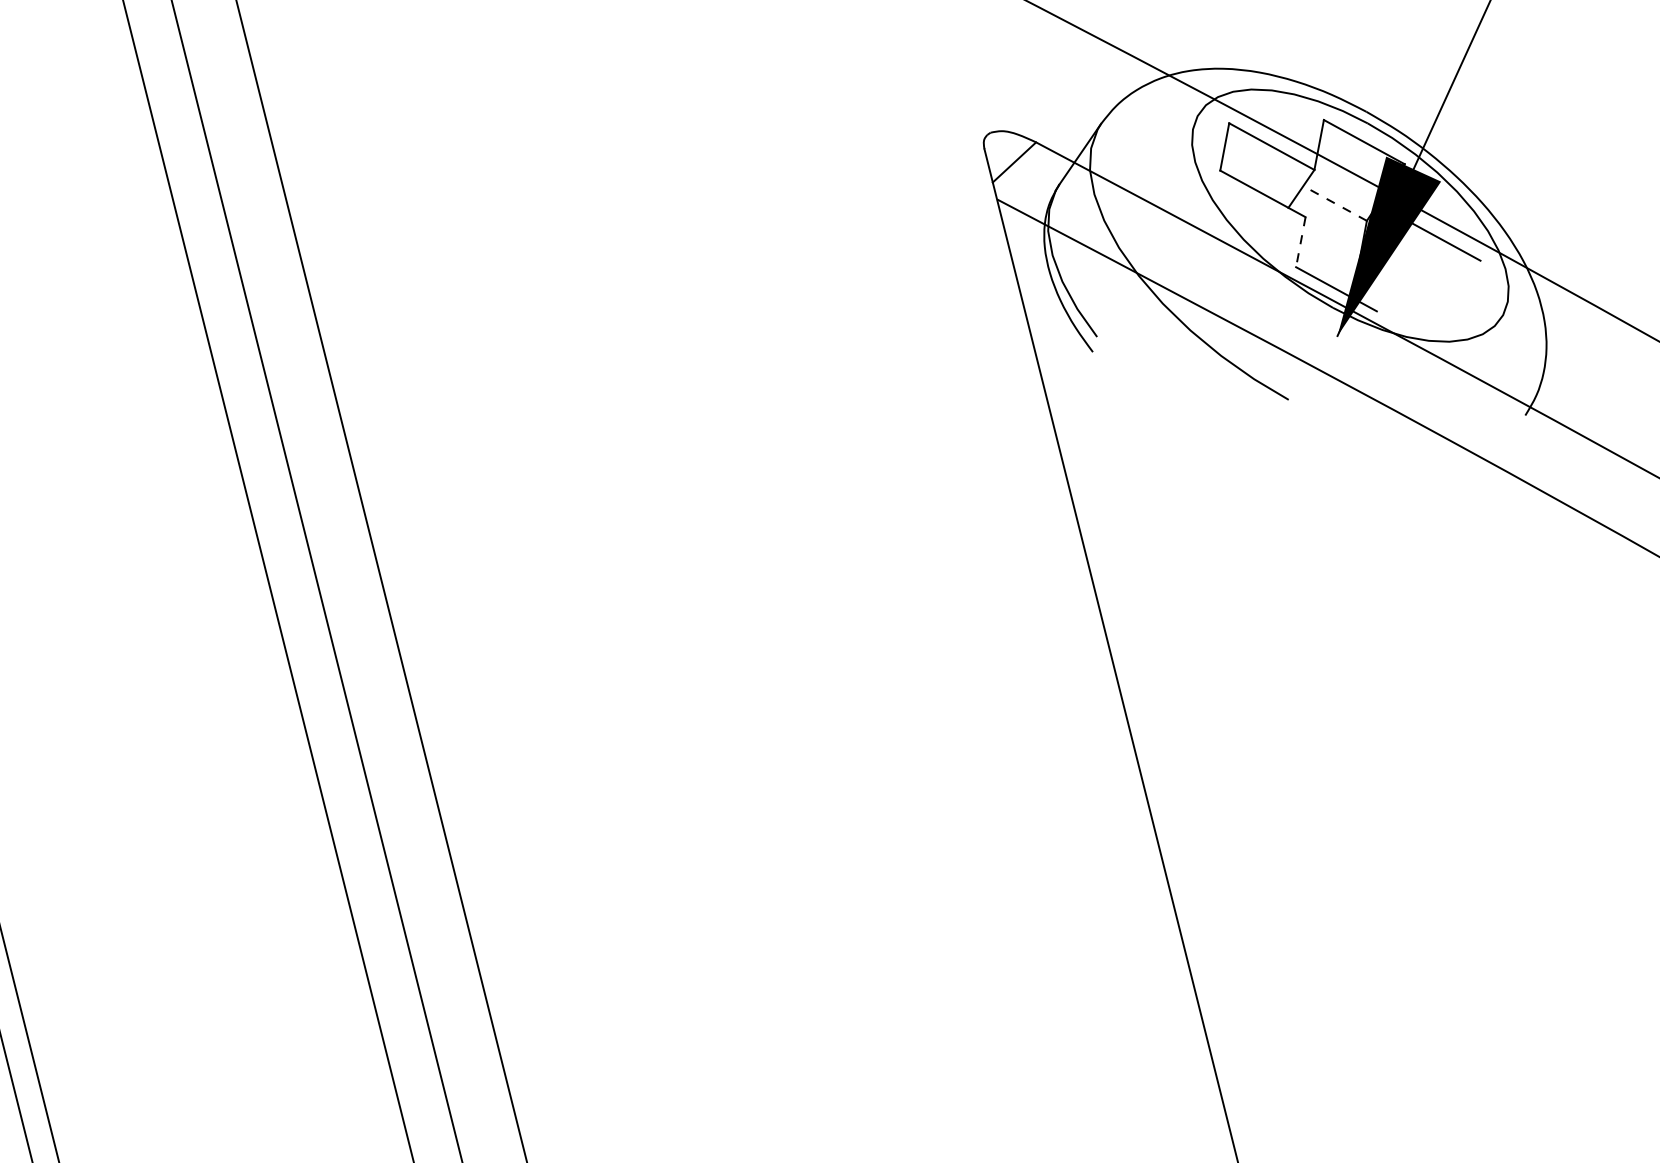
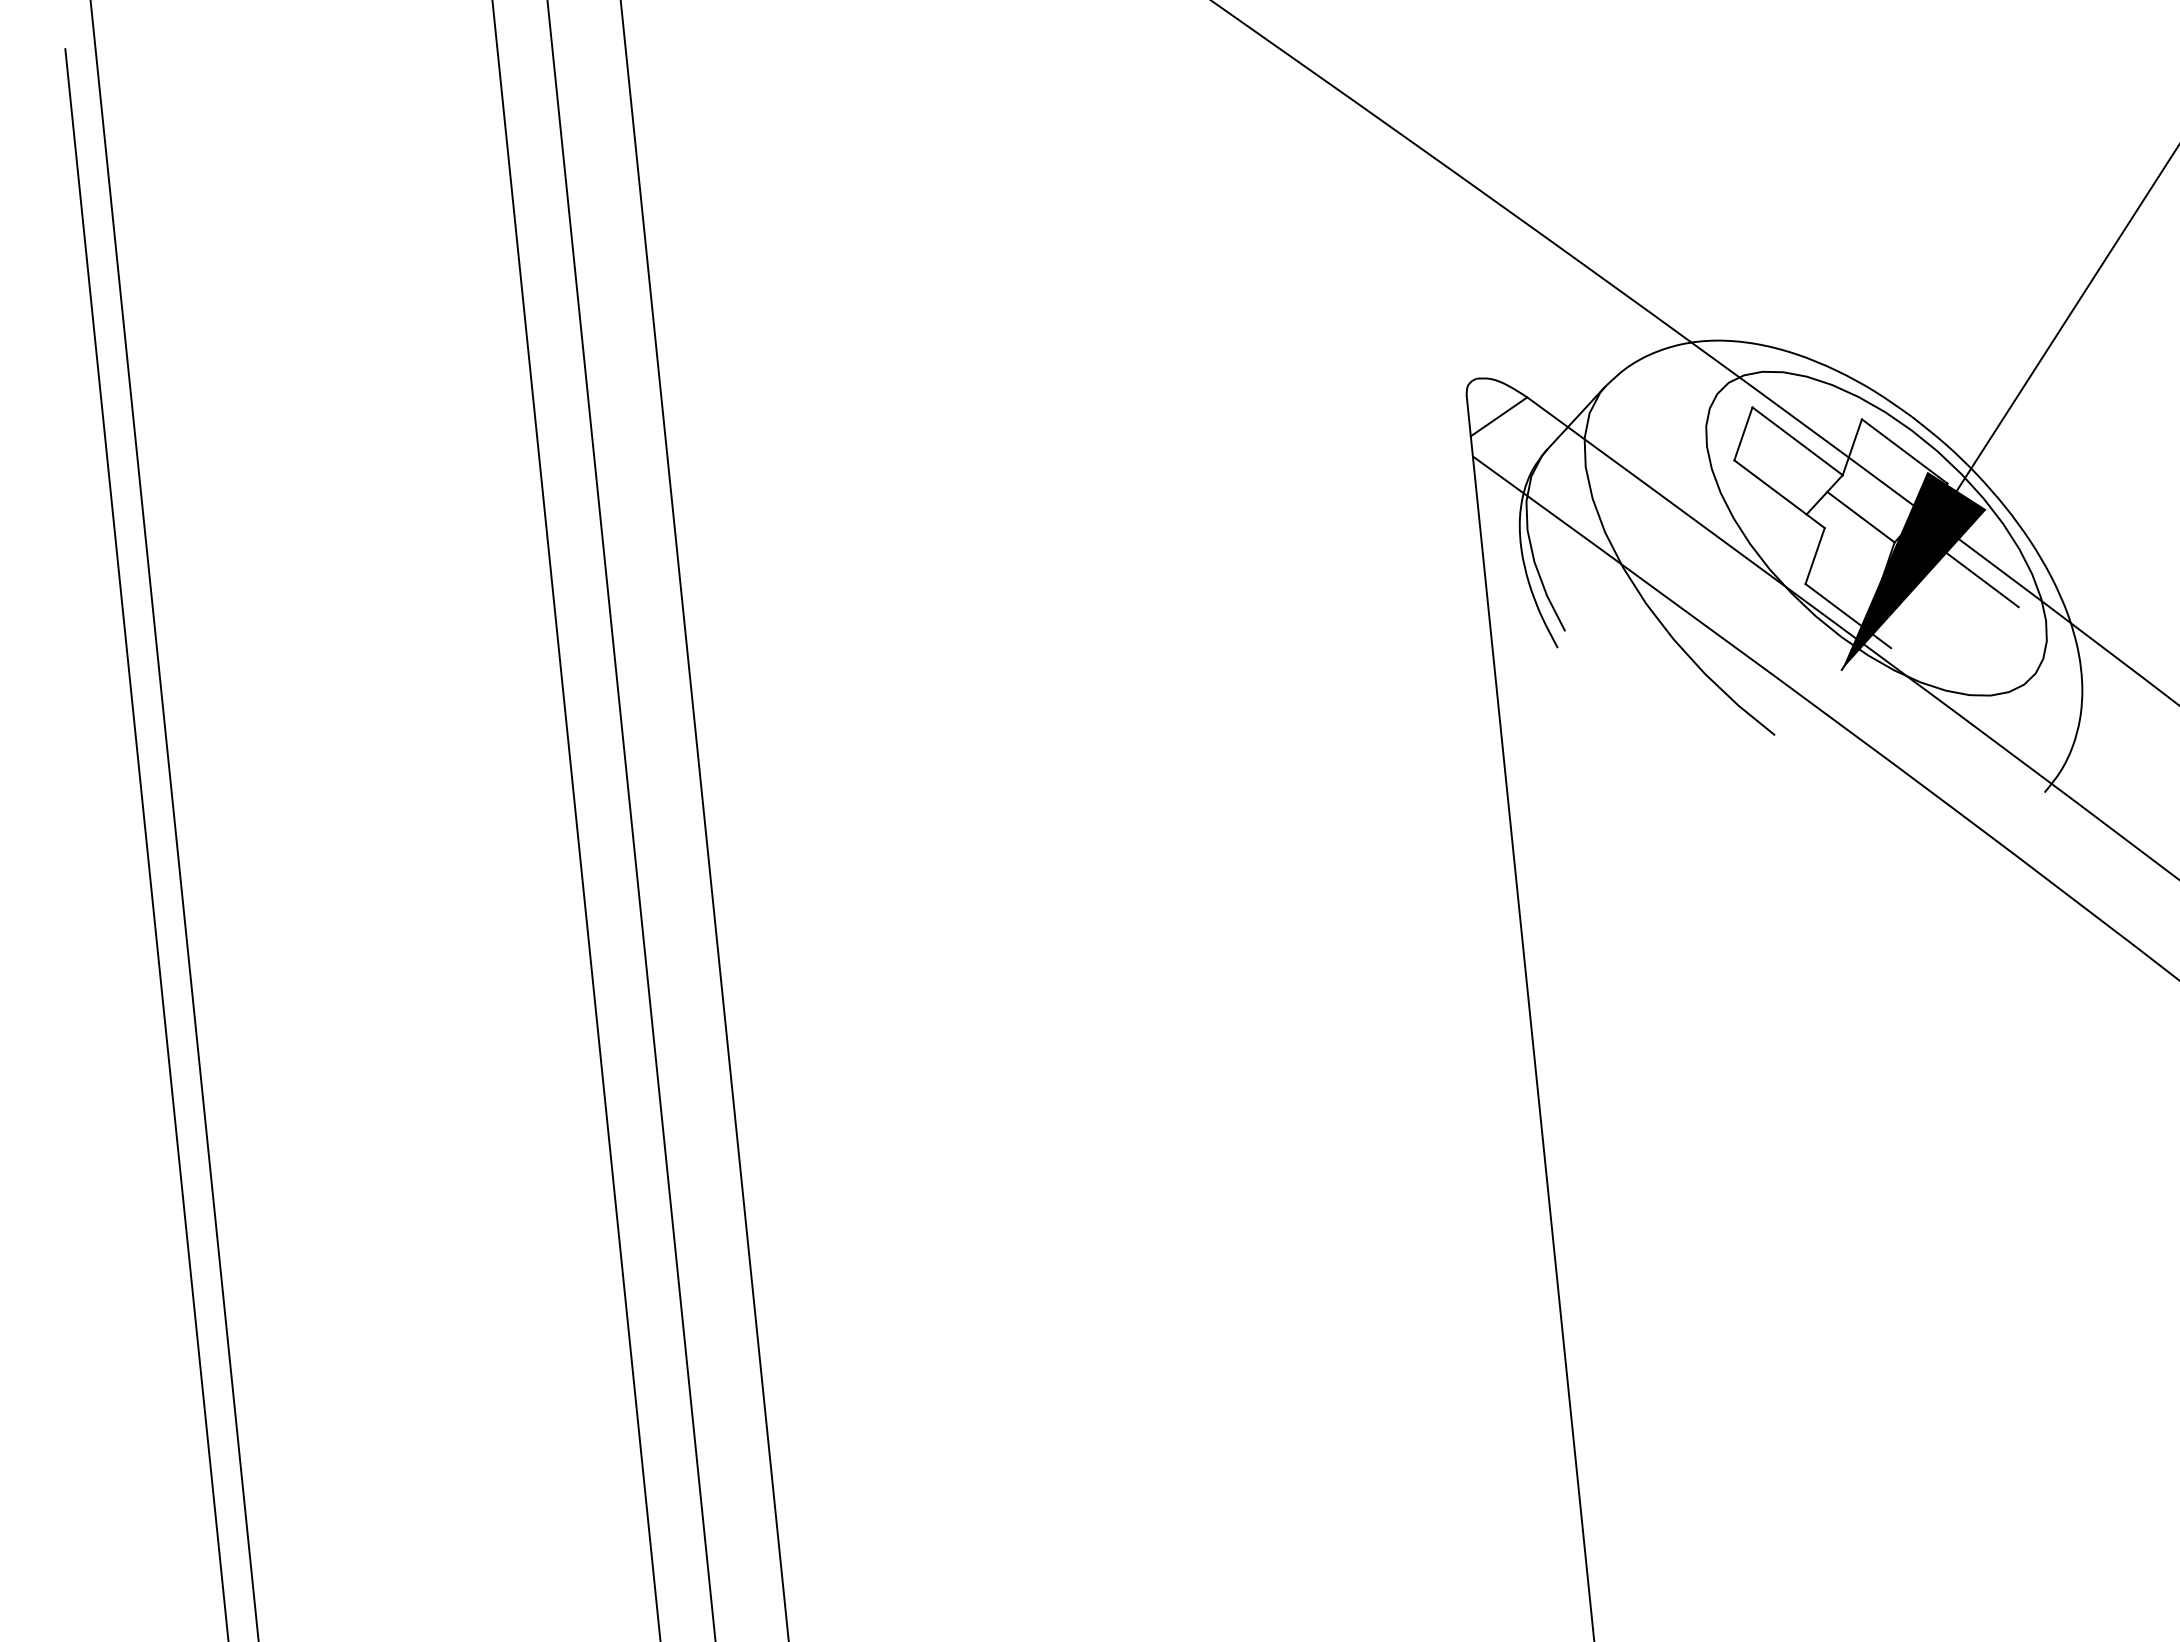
line: (1334, 202) -> (1860, 516), dashed -> solid
line: (1301, 242) -> (1815, 556), dashed -> solid

